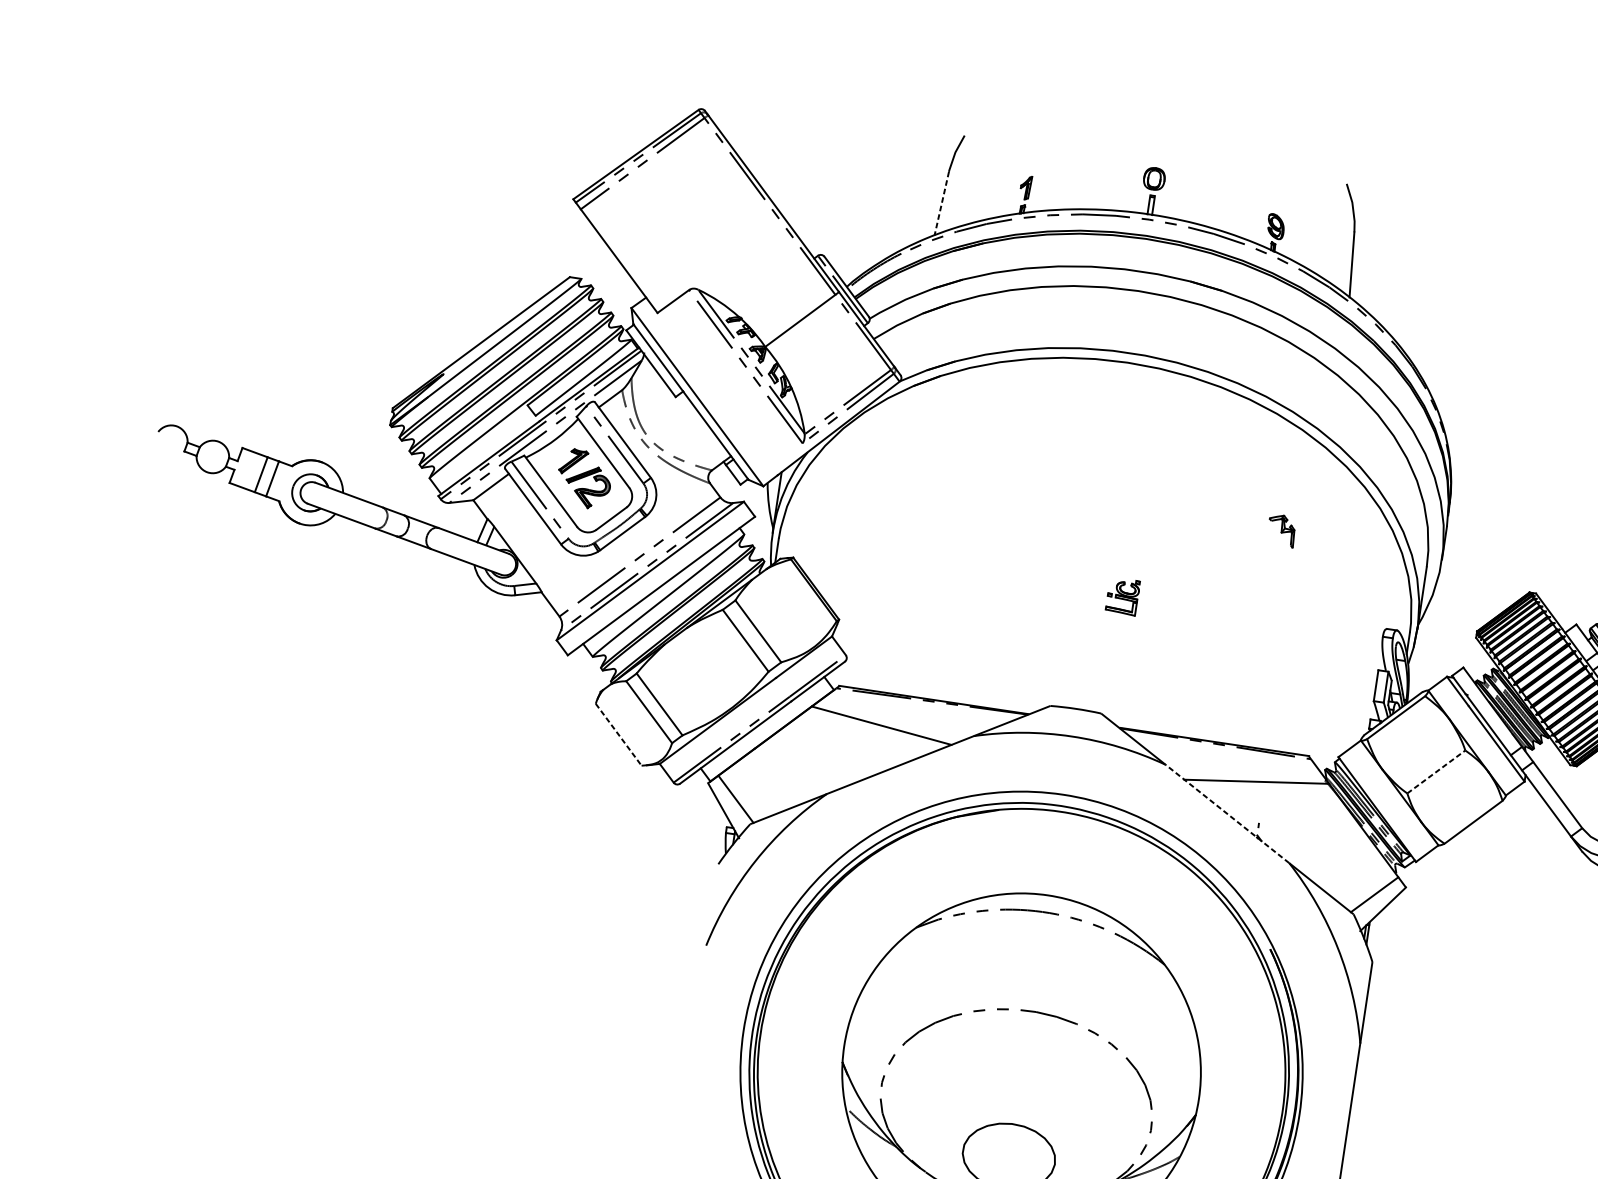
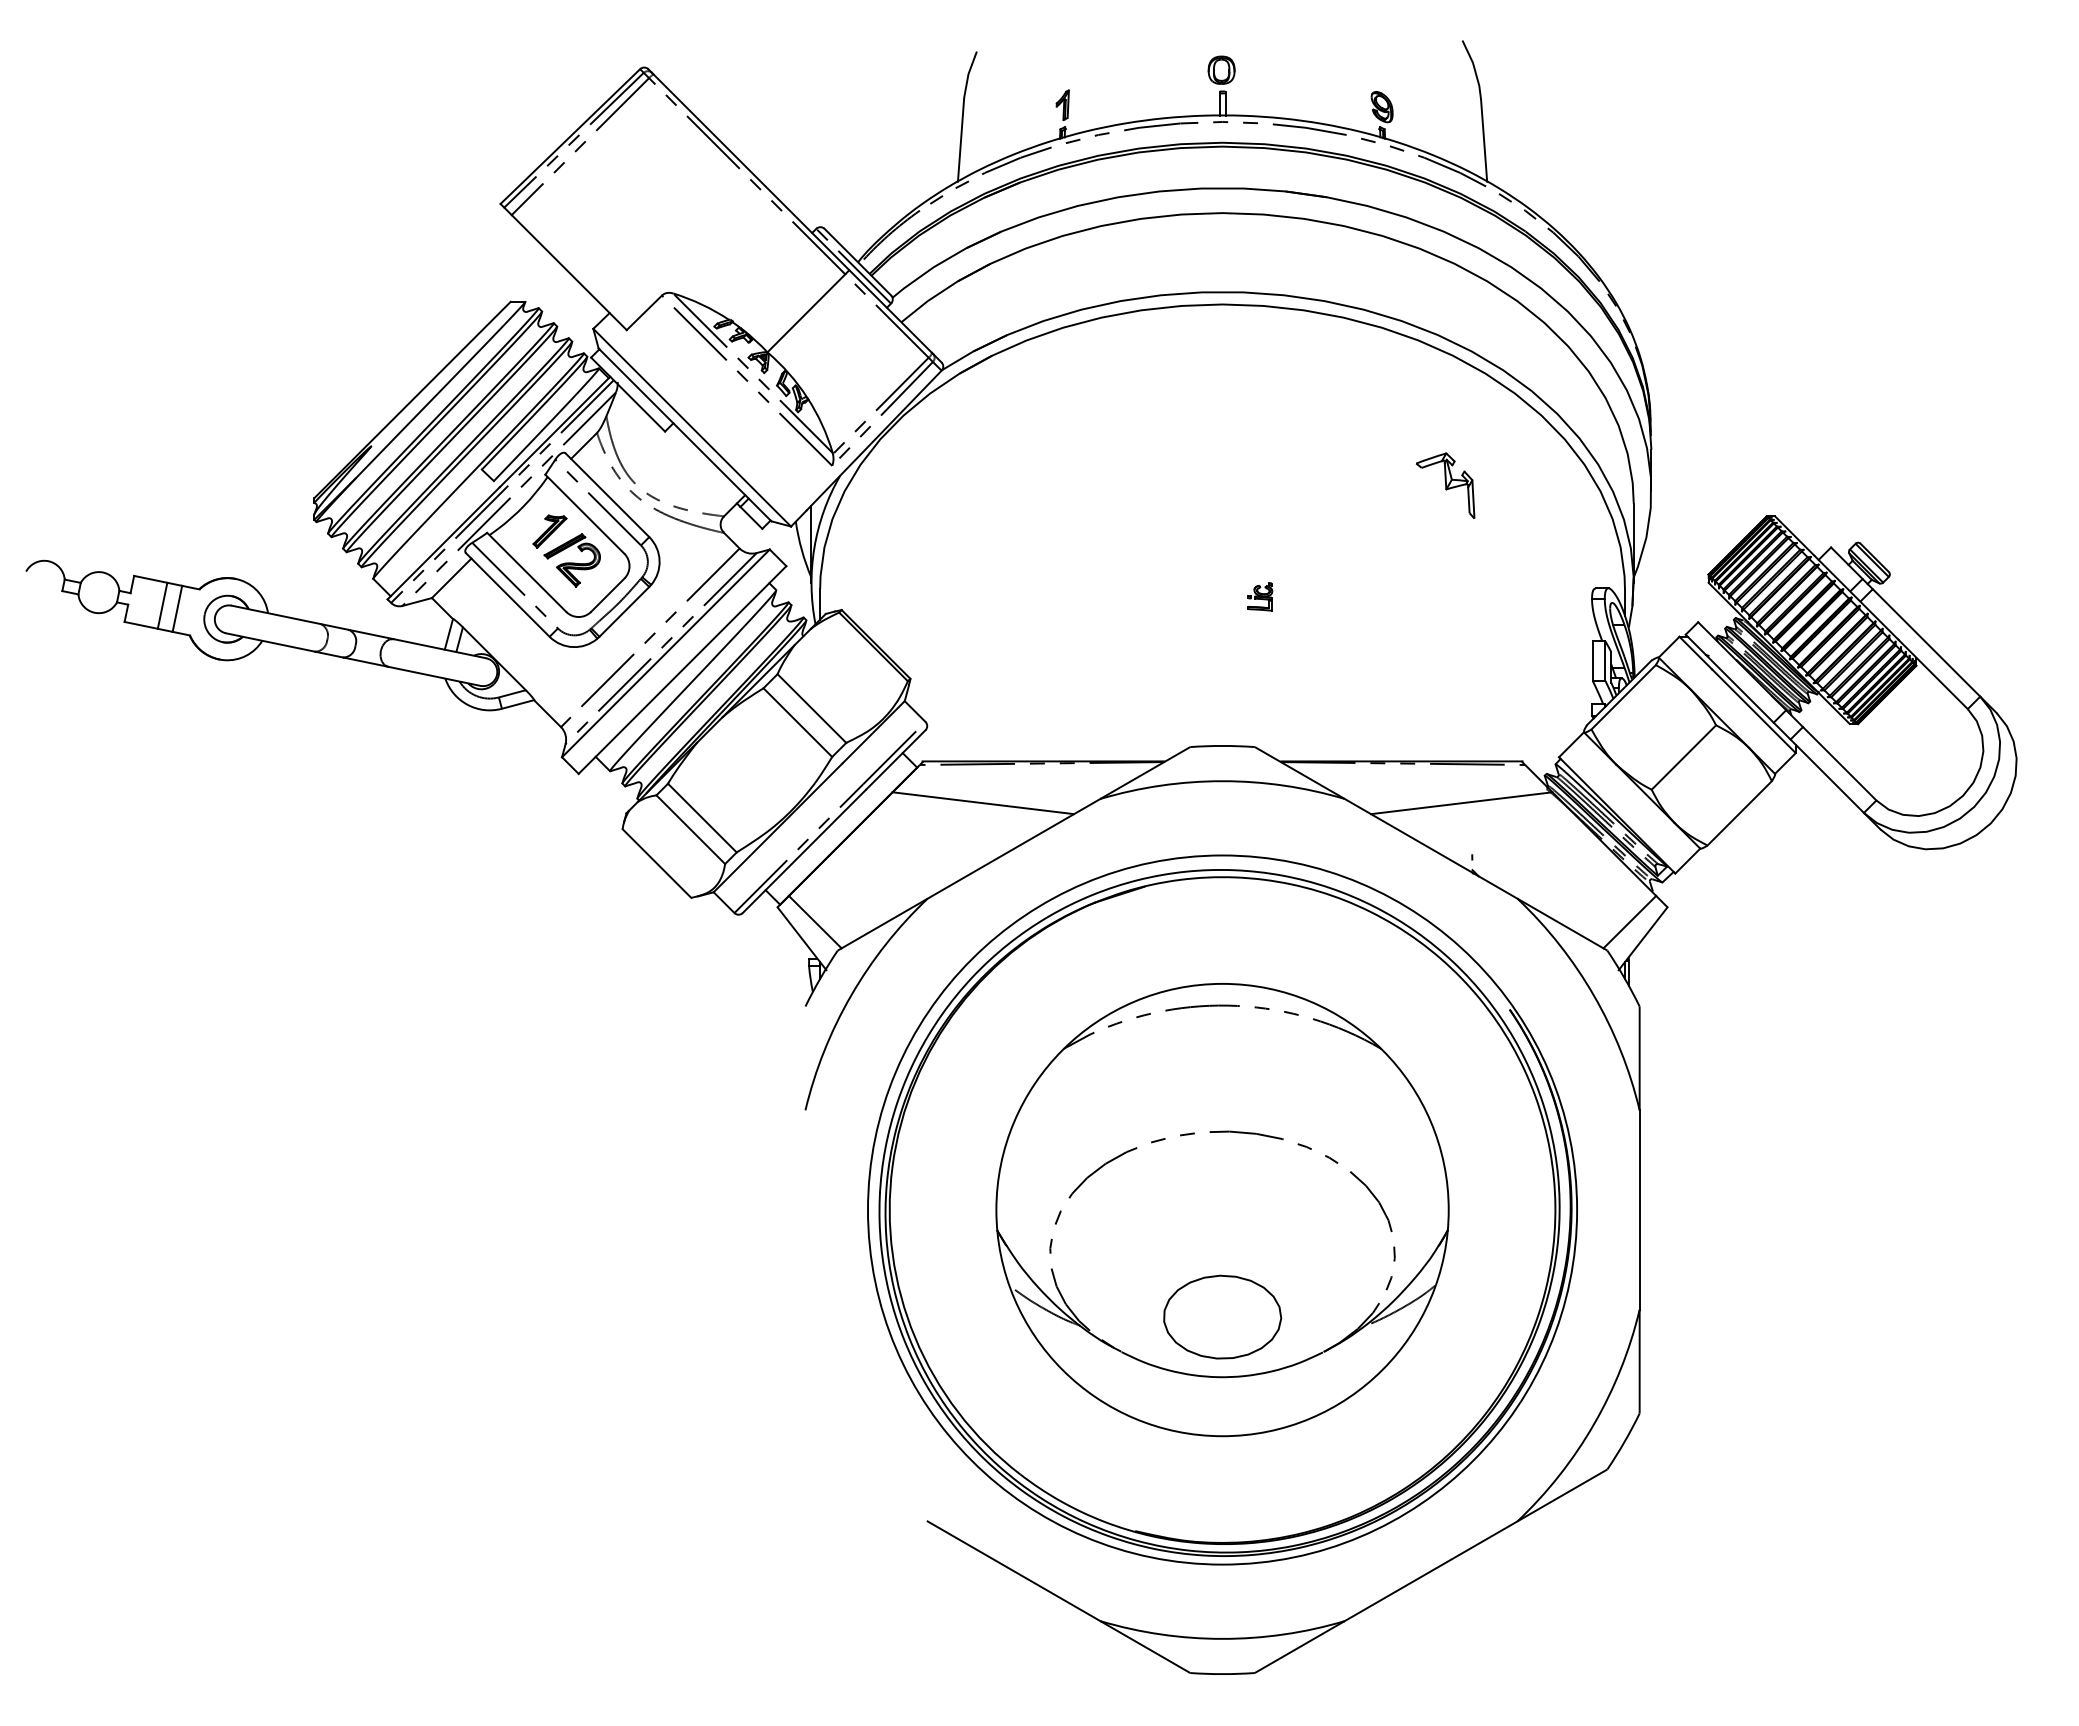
line: (941, 204) -> (960, 141), dashed -> solid
part: (1281, 530) -> (1445, 485), size x1.67
part: (1123, 596) -> (1260, 596), size x0.62
line: (618, 734) -> (656, 863), dashed -> solid
line: (1436, 771) -> (1683, 757), dashed -> solid
line: (1227, 813) -> (1431, 848), dashed -> solid

